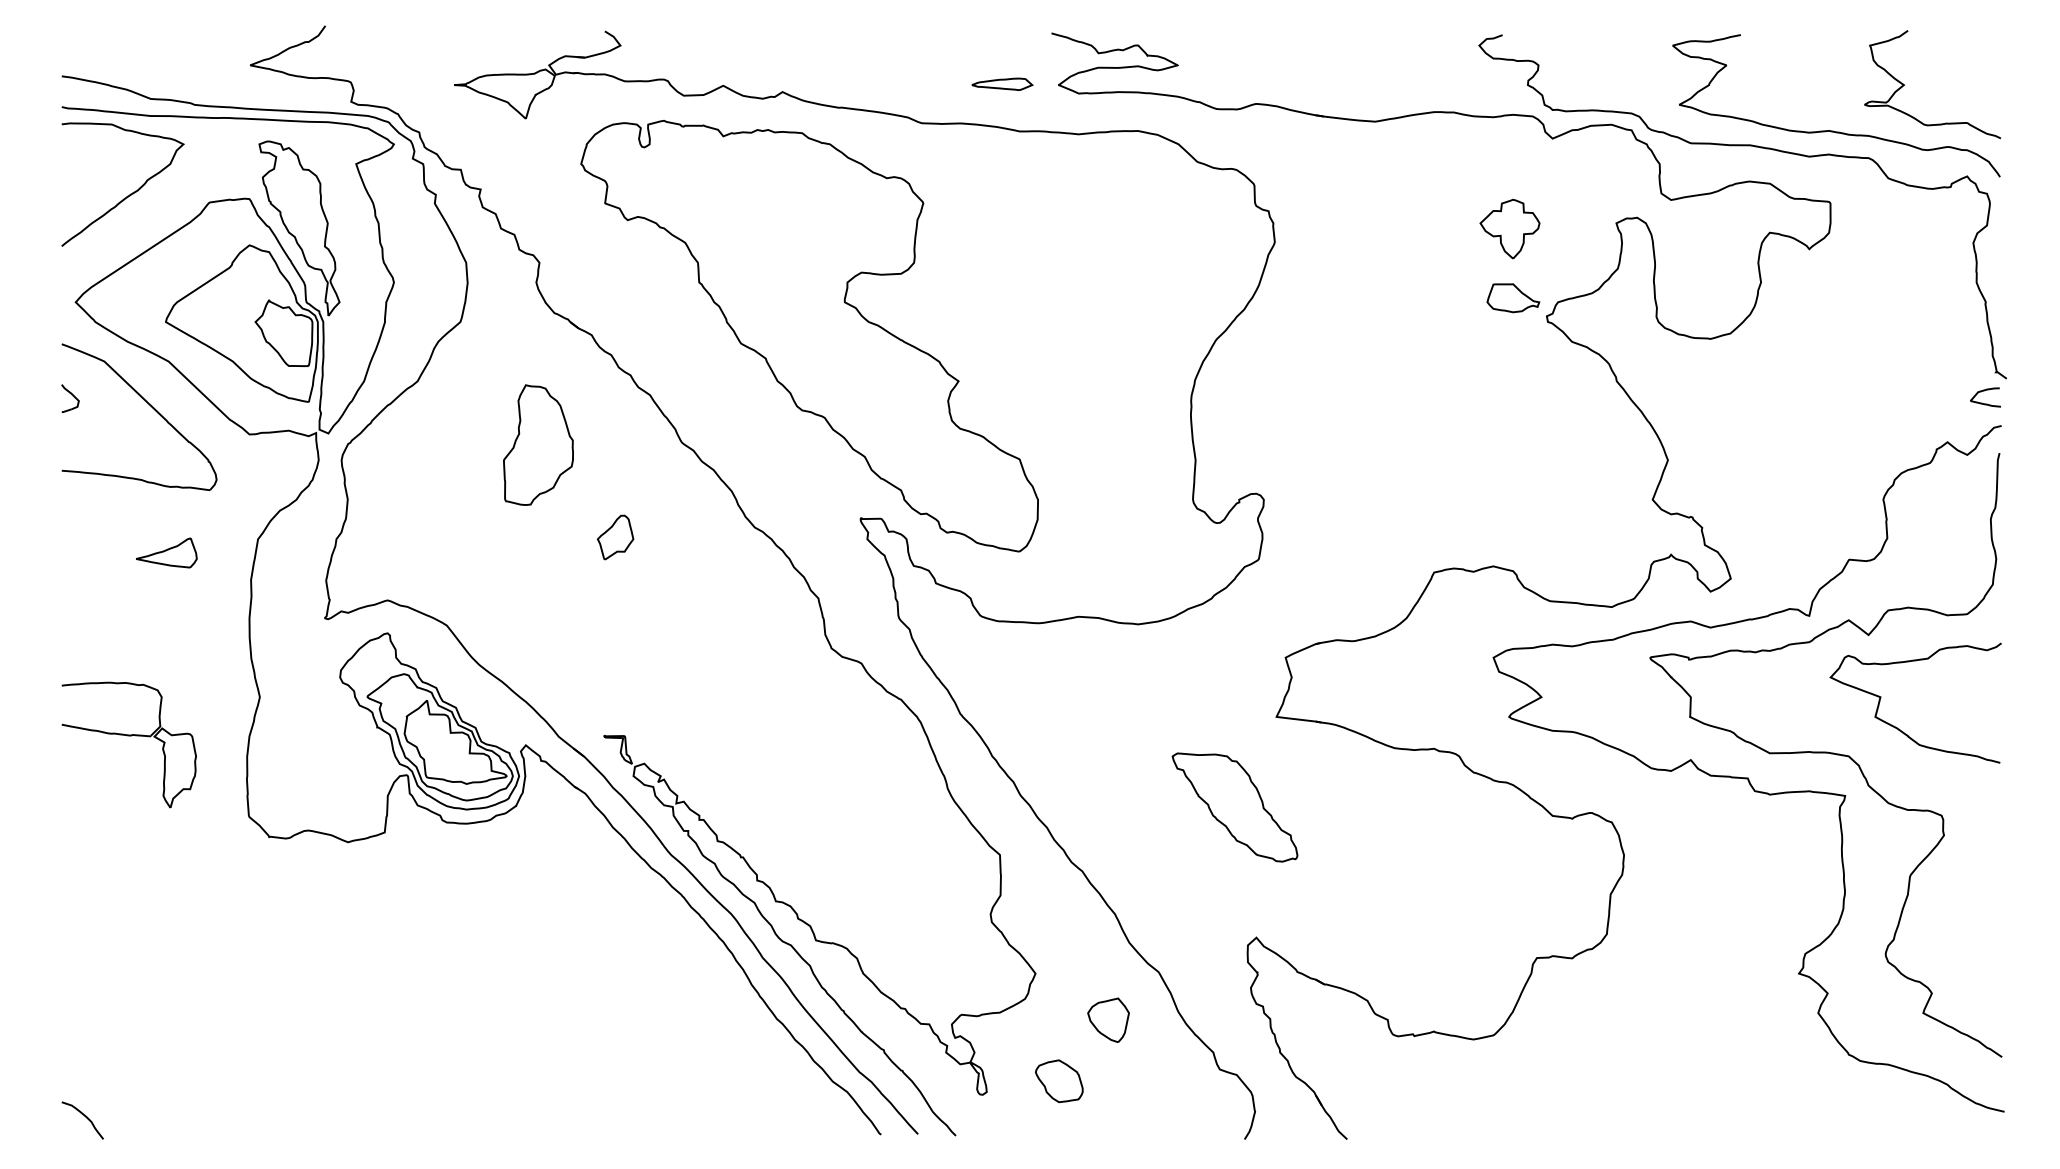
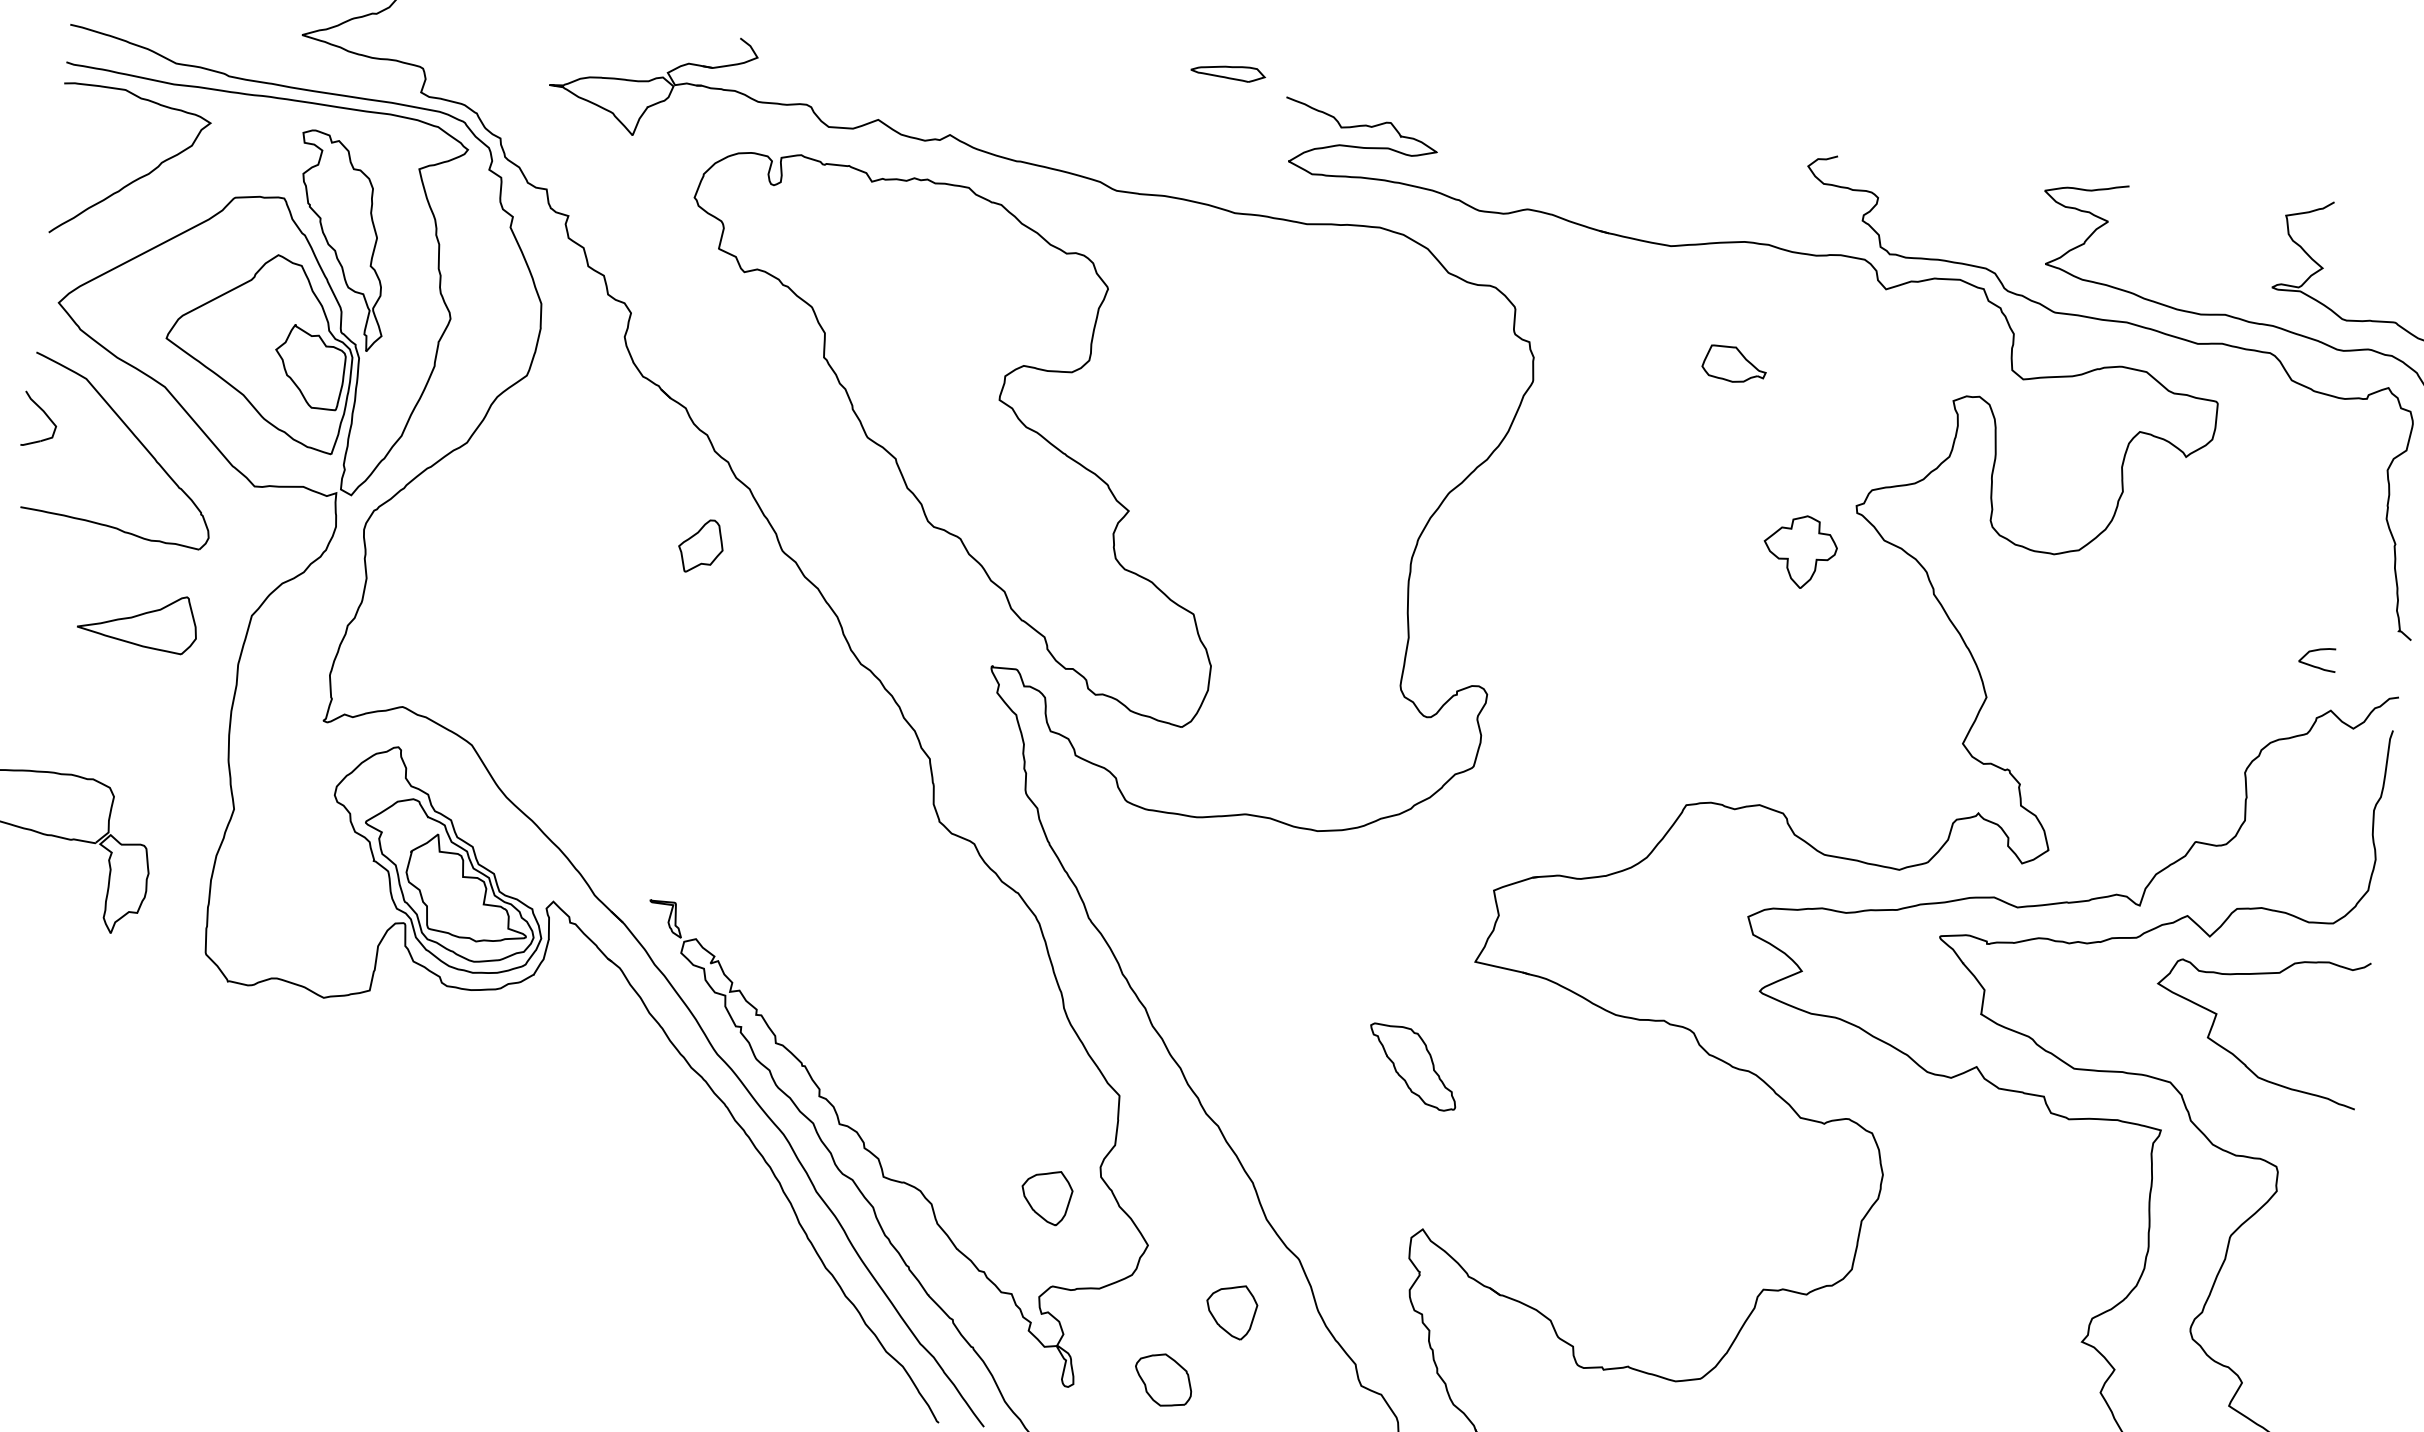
part: (1002, 83) -> (1228, 71), moved
part: (1509, 228) -> (1799, 550), moved
part: (1513, 298) -> (1734, 365), moved
part: (70, 398) -> (40, 419), size x1.6
curve: (1982, 402) -> (2313, 664), moved
part: (538, 444) -> (606, 535), removed
part: (615, 537) -> (700, 546), moved
part: (166, 552) -> (138, 620), size x1.6
part: (1234, 807) -> (1412, 1067), size x0.6
part: (949, 942) -> (1046, 1196), added

